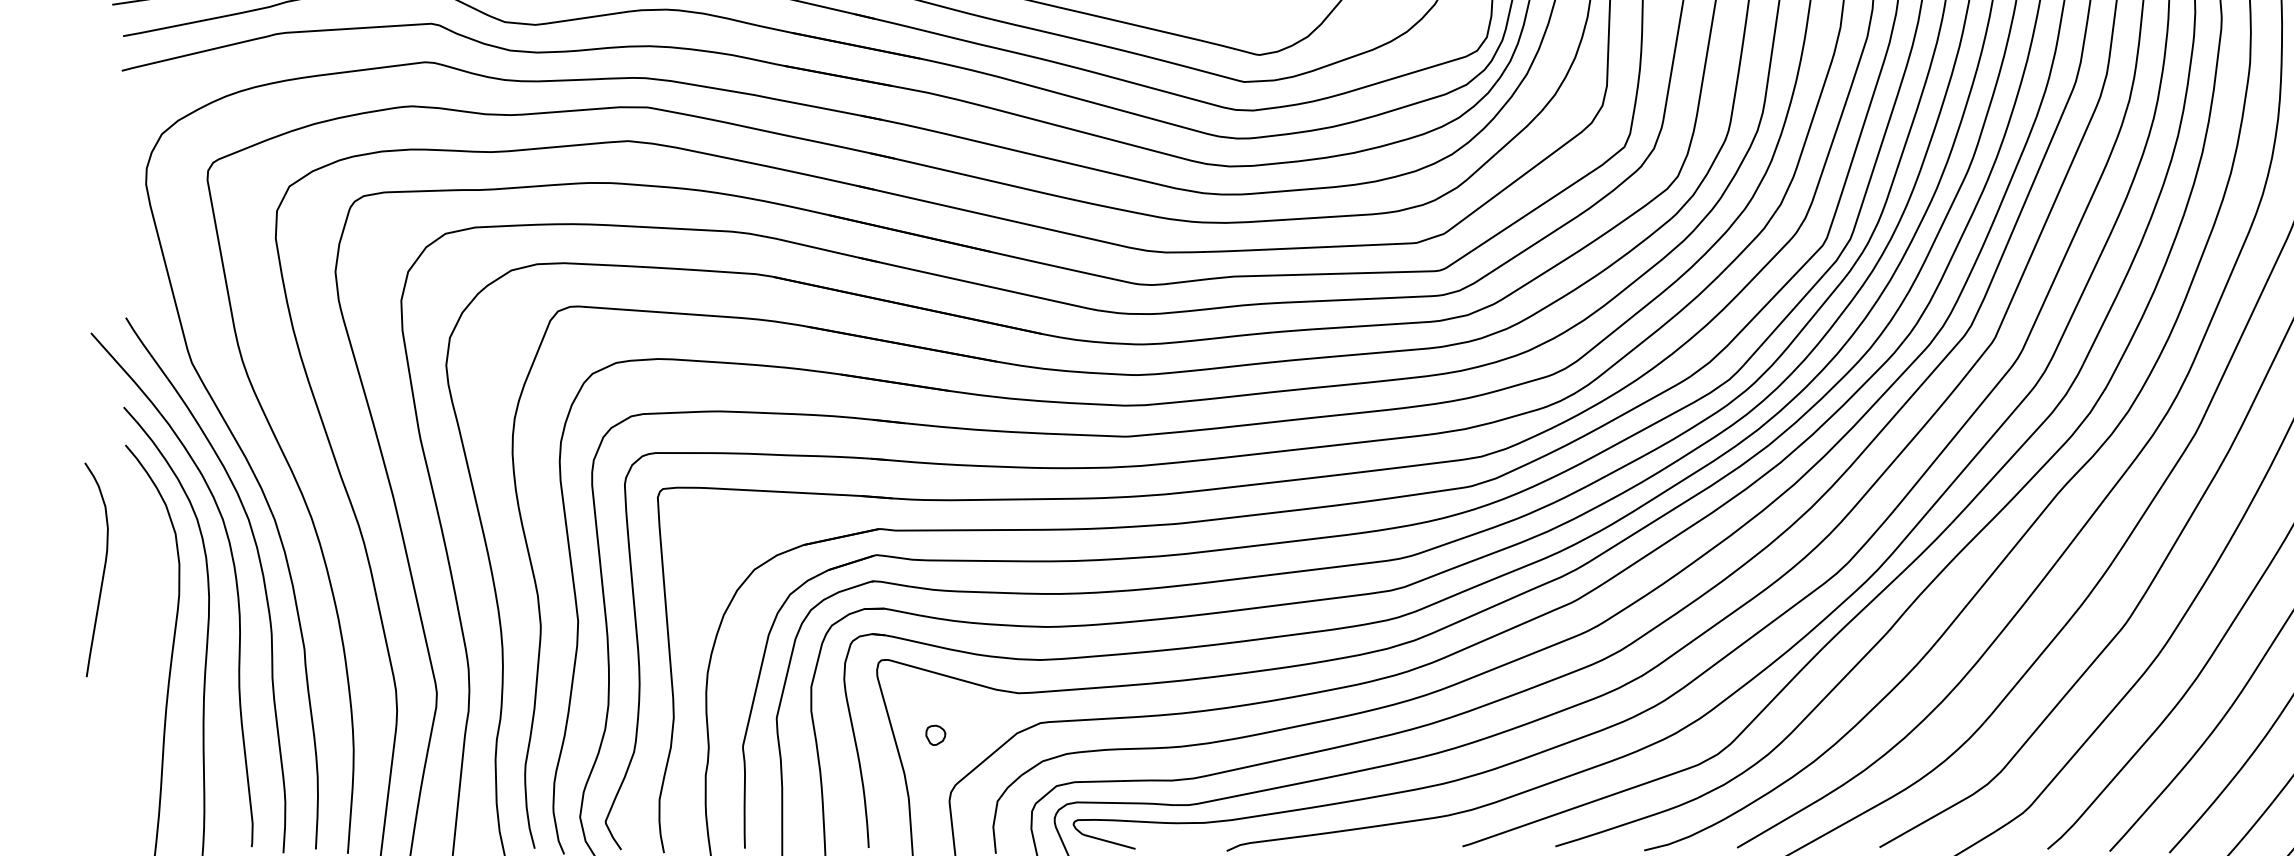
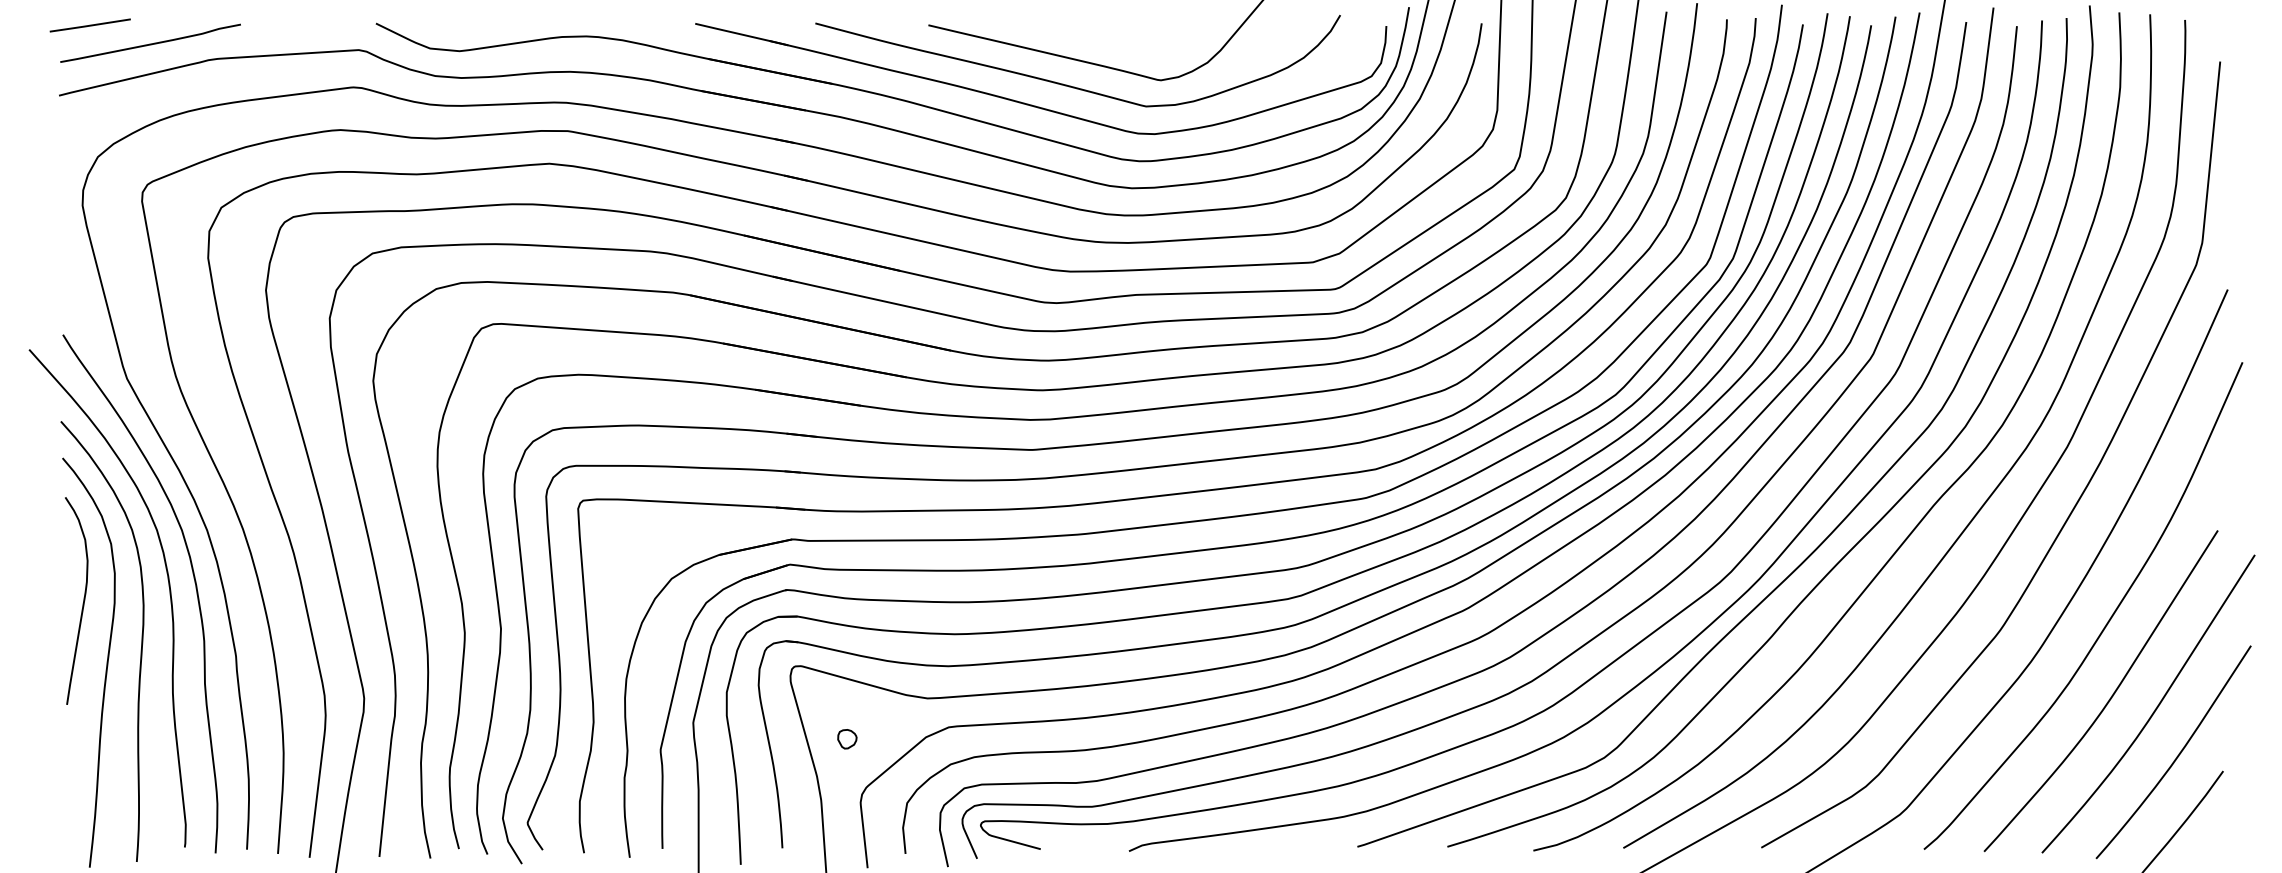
curve: (102, 572) -> (82, 603), moved

